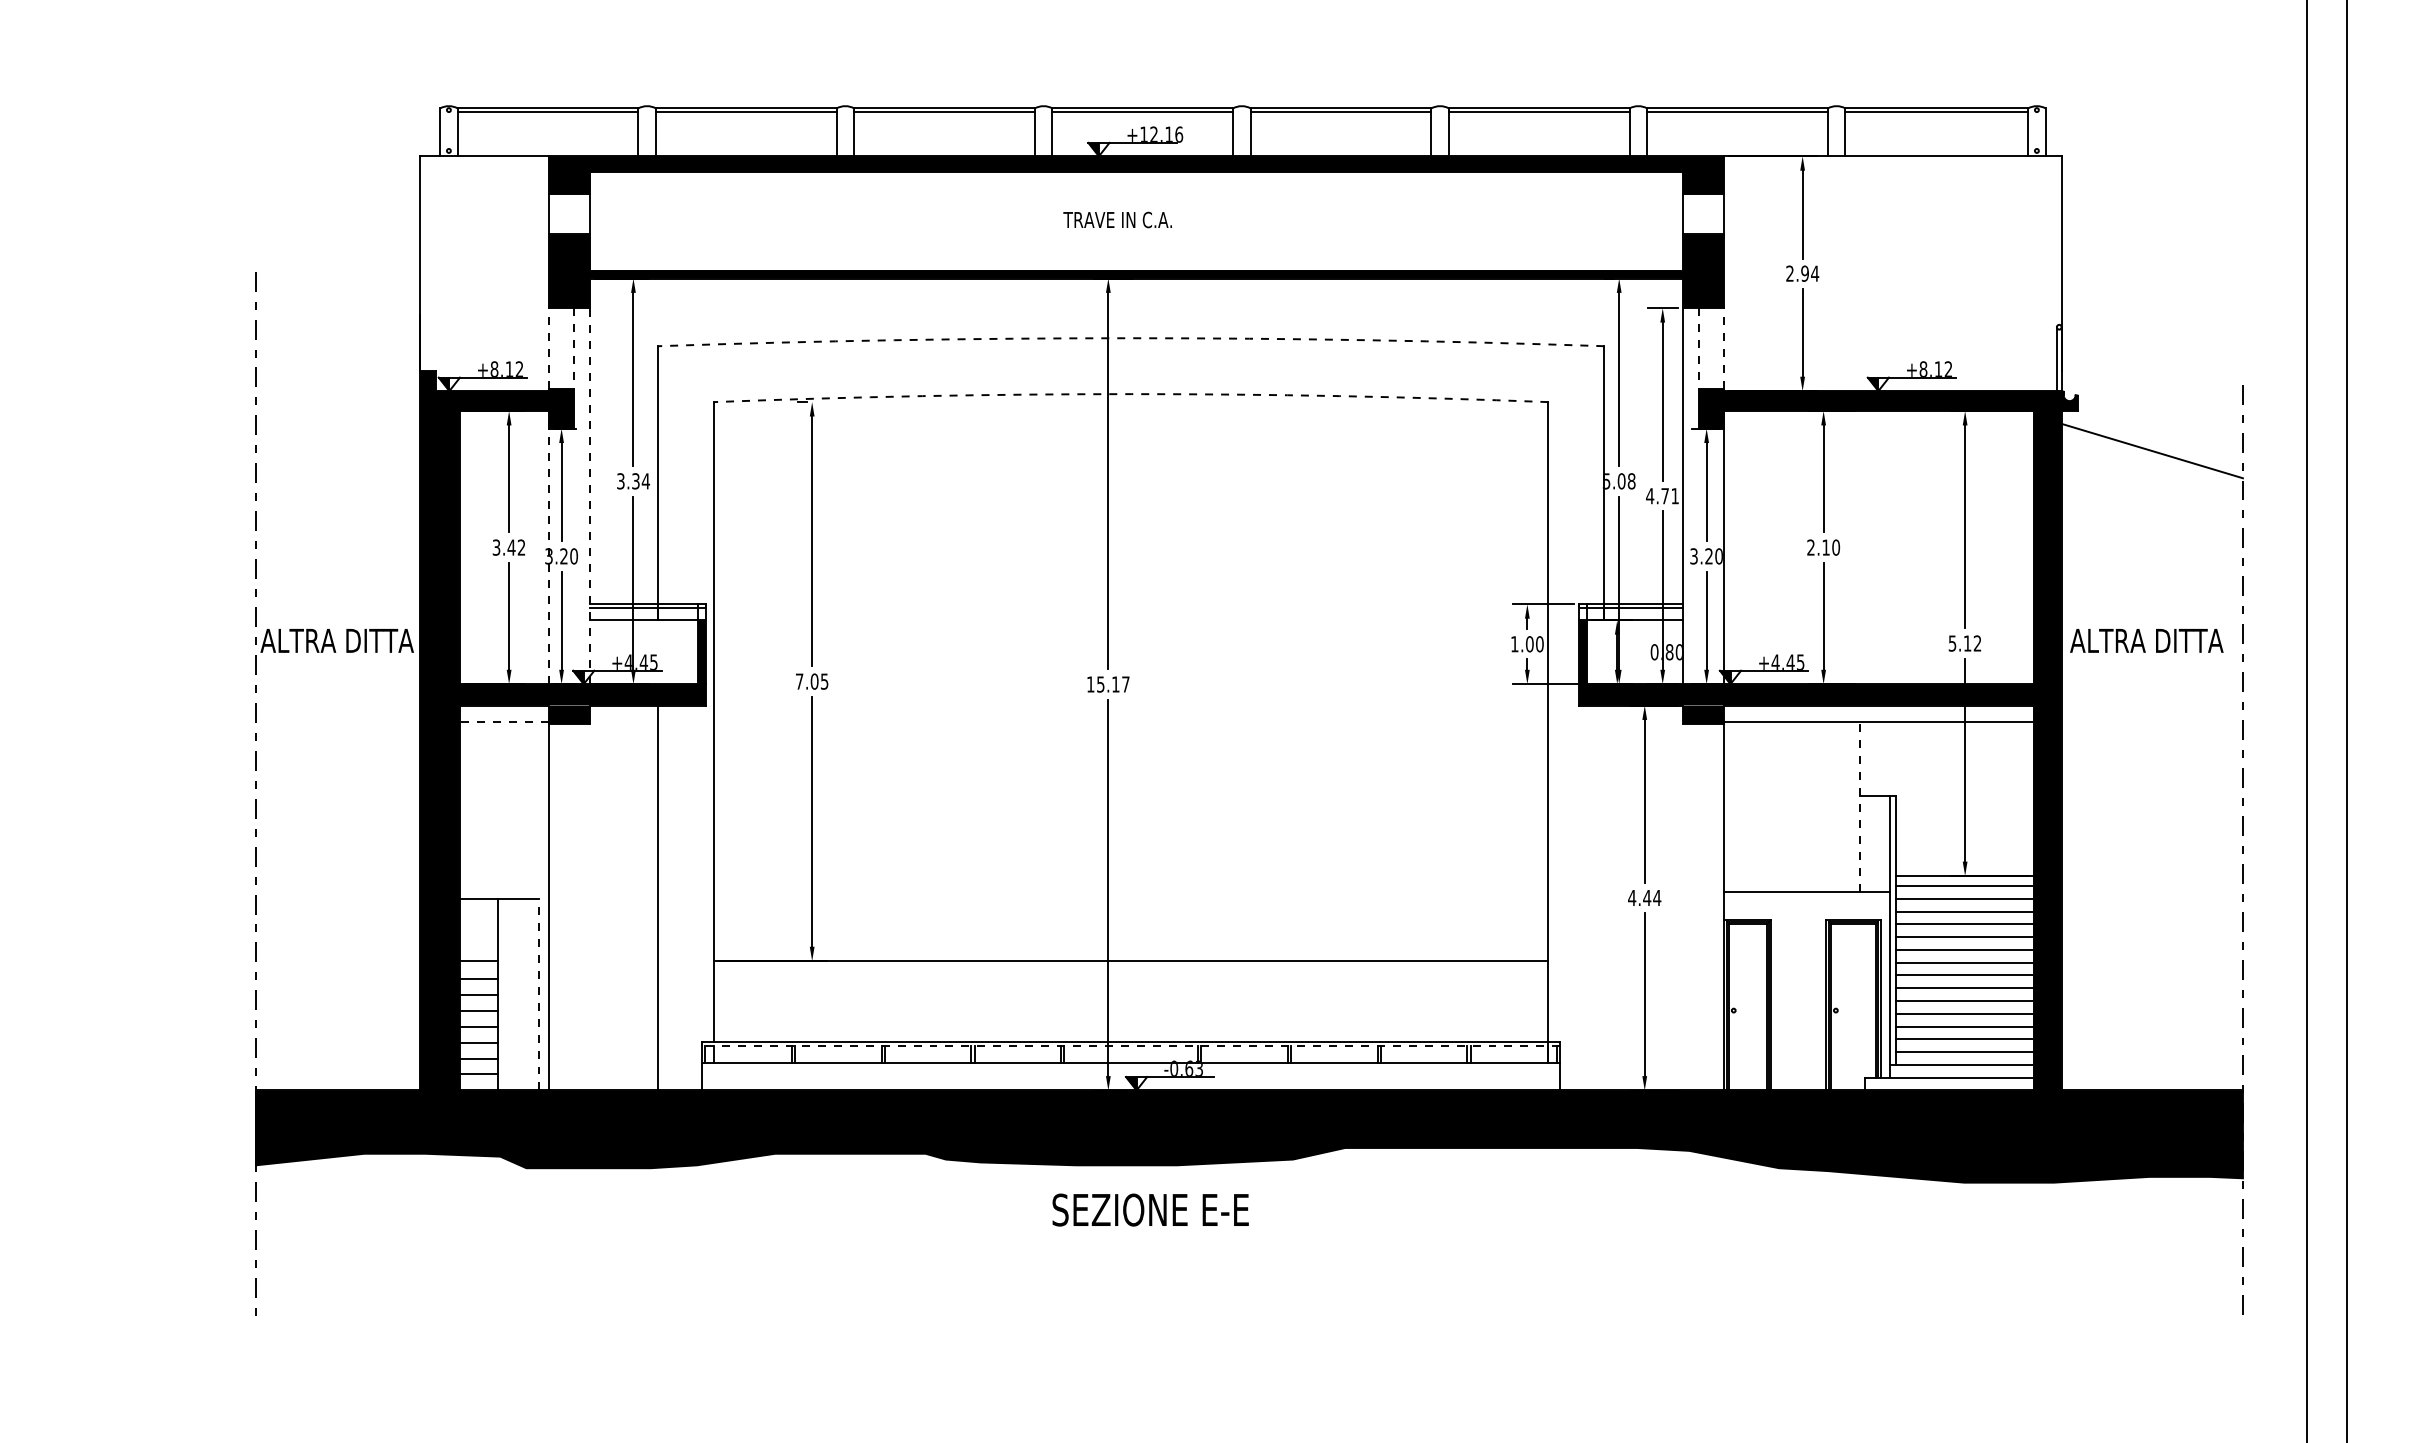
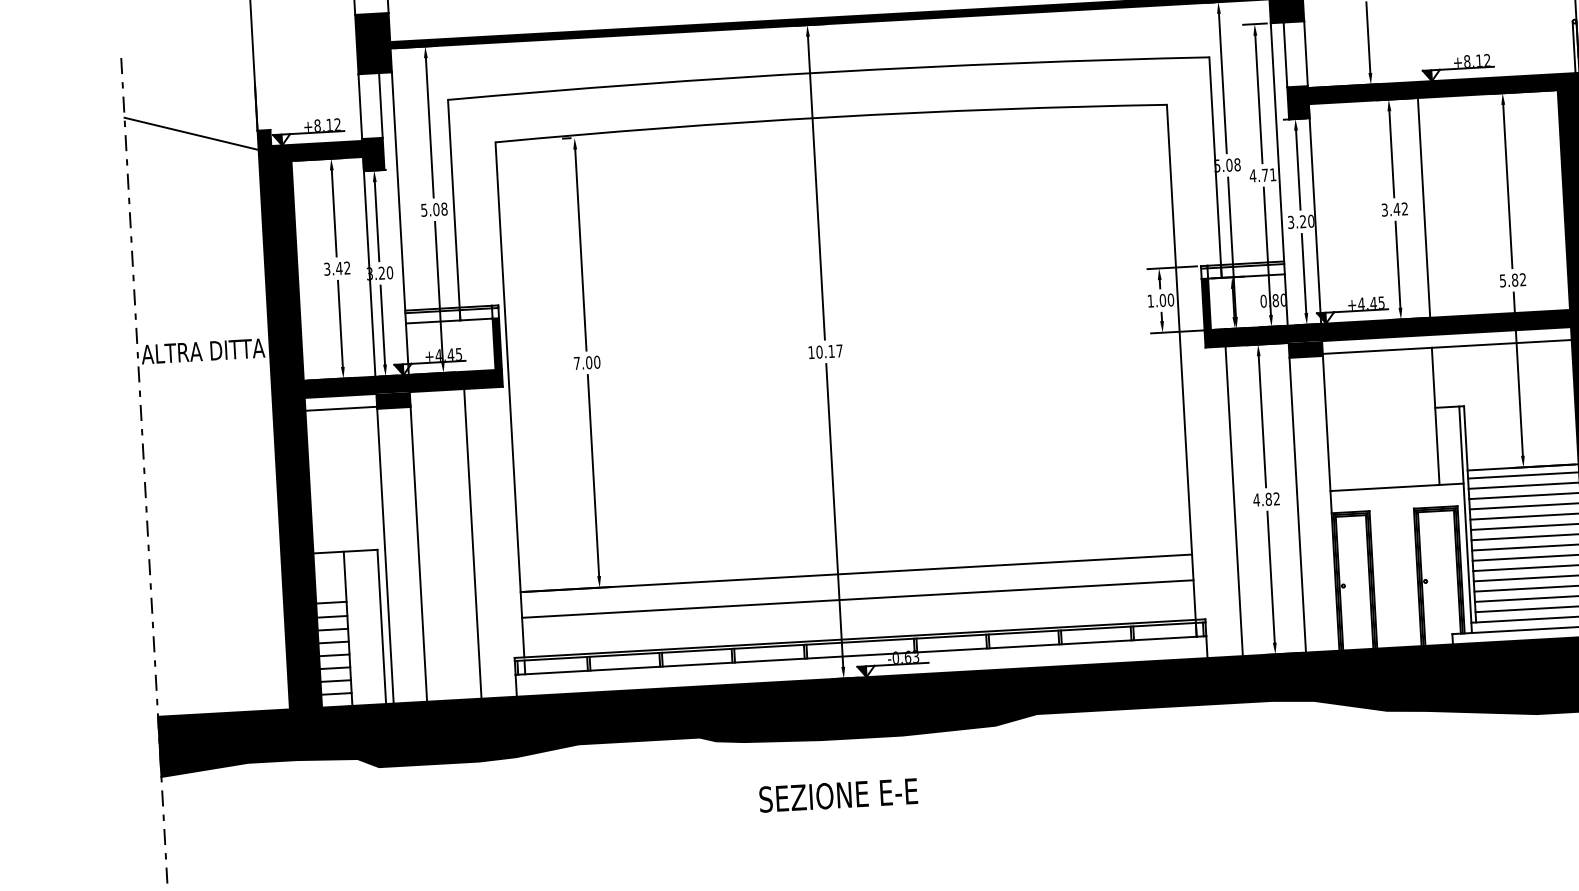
arc: (1131, 338) -> (828, 72), dashed -> solid
line: (548, 347) -> (360, 105), dashed -> solid
line: (1724, 347) -> (1306, 52), dashed -> solid
line: (574, 348) -> (380, 105), dashed -> solid
line: (1698, 348) -> (1285, 54), dashed -> solid
line: (337, 370) -> (191, 133), added
arc: (1131, 394) -> (831, 117), dashed -> solid
text: (633, 481) -> (434, 209), 3.34 -> 5.08
line: (590, 496) -> (400, 223), dashed -> solid
line: (548, 547) -> (369, 266), dashed -> solid
text: (1823, 547) -> (1394, 209), 2.10 -> 3.42
line: (1859, 547) -> (1423, 207), added
text: (1967, 643) -> (1514, 280), 5.12 -> 5.82
text: (824, 681) -> (597, 362), 7.05 -> 7.00
text: (1100, 684) -> (819, 352), 15.17 -> 10.17
line: (504, 721) -> (341, 408), dashed -> solid
line: (1859, 806) -> (1435, 416), dashed -> solid
line: (1604, 897) -> (1234, 500), added
text: (1652, 897) -> (1272, 498), 4.44 -> 4.82
line: (590, 905) -> (418, 552), added
line: (1682, 907) -> (1297, 505), added
line: (1130, 993) -> (857, 599), added
line: (539, 994) -> (381, 626), dashed -> solid
line: (1130, 1046) -> (859, 642), dashed -> solid
text: (1150, 1209) -> (838, 794), moved

